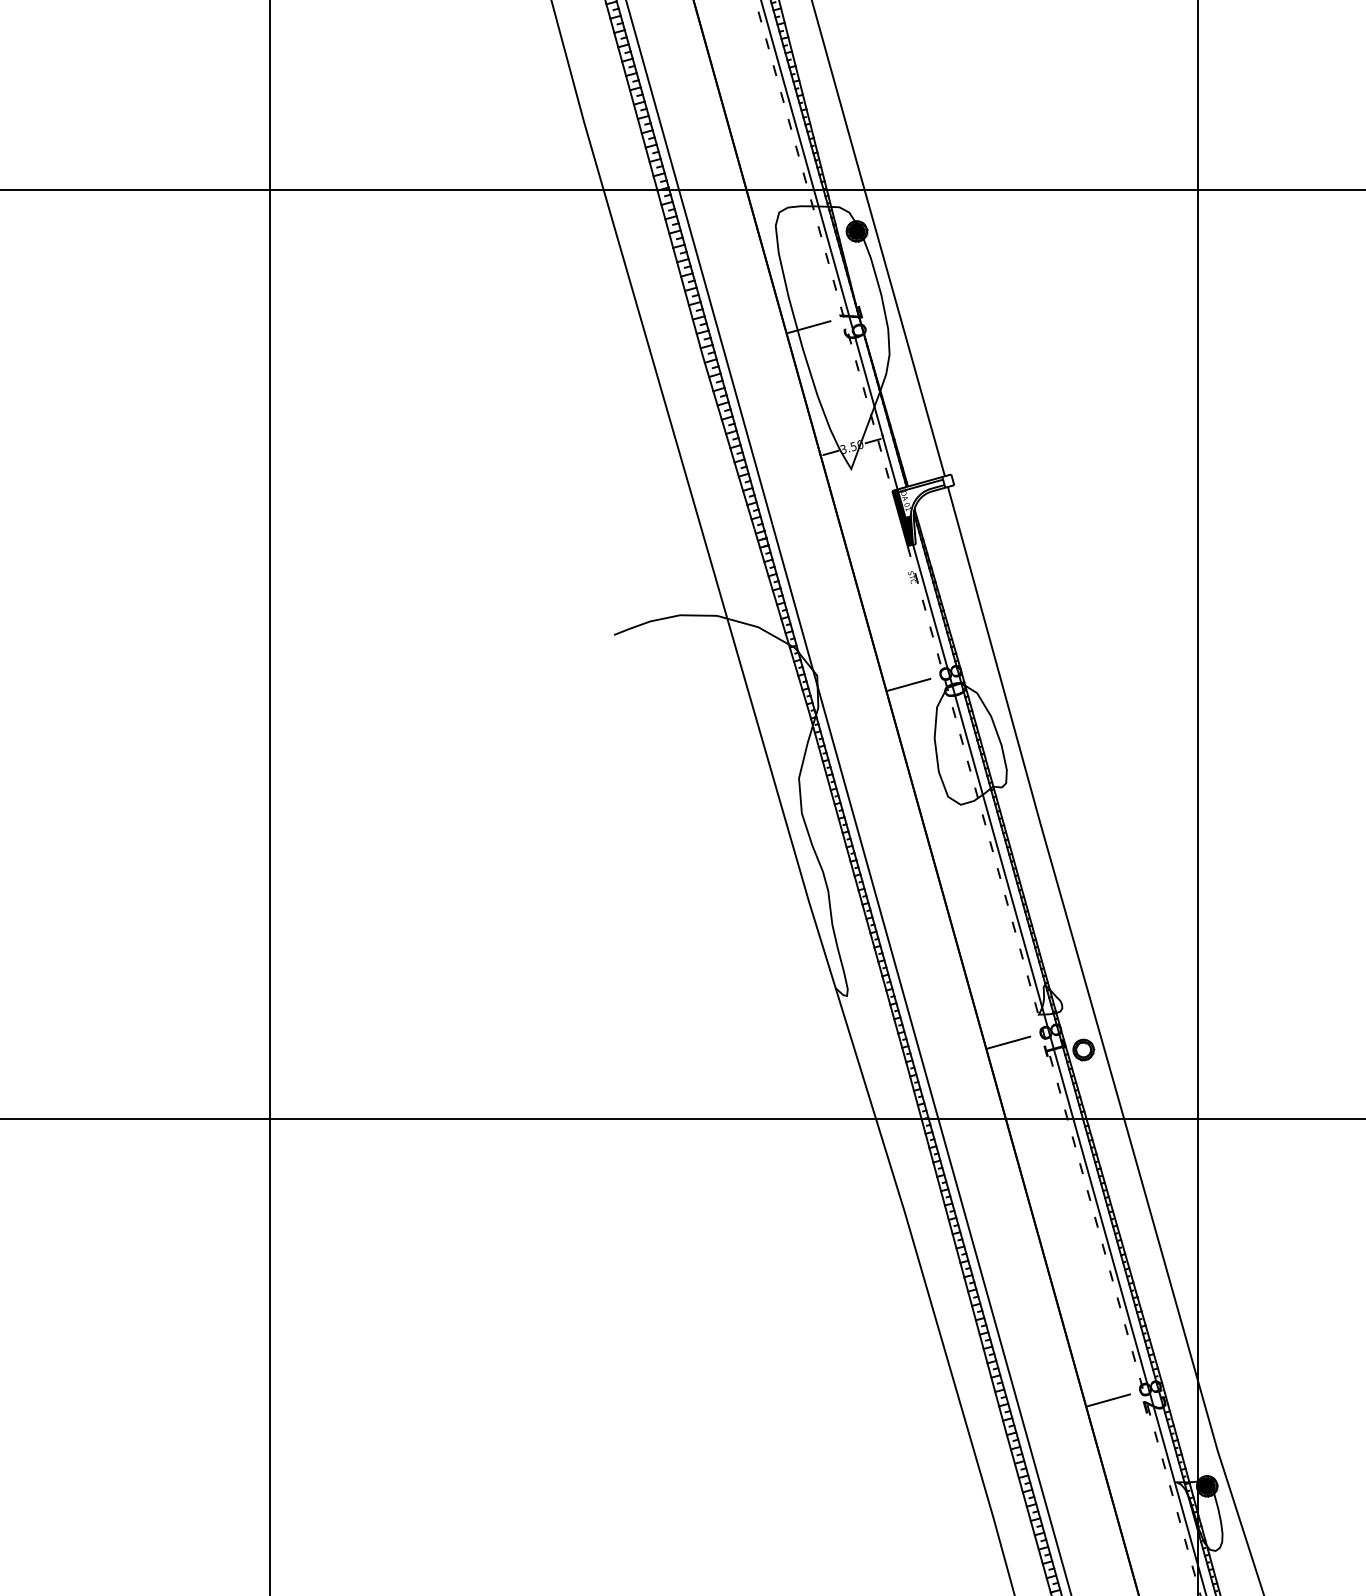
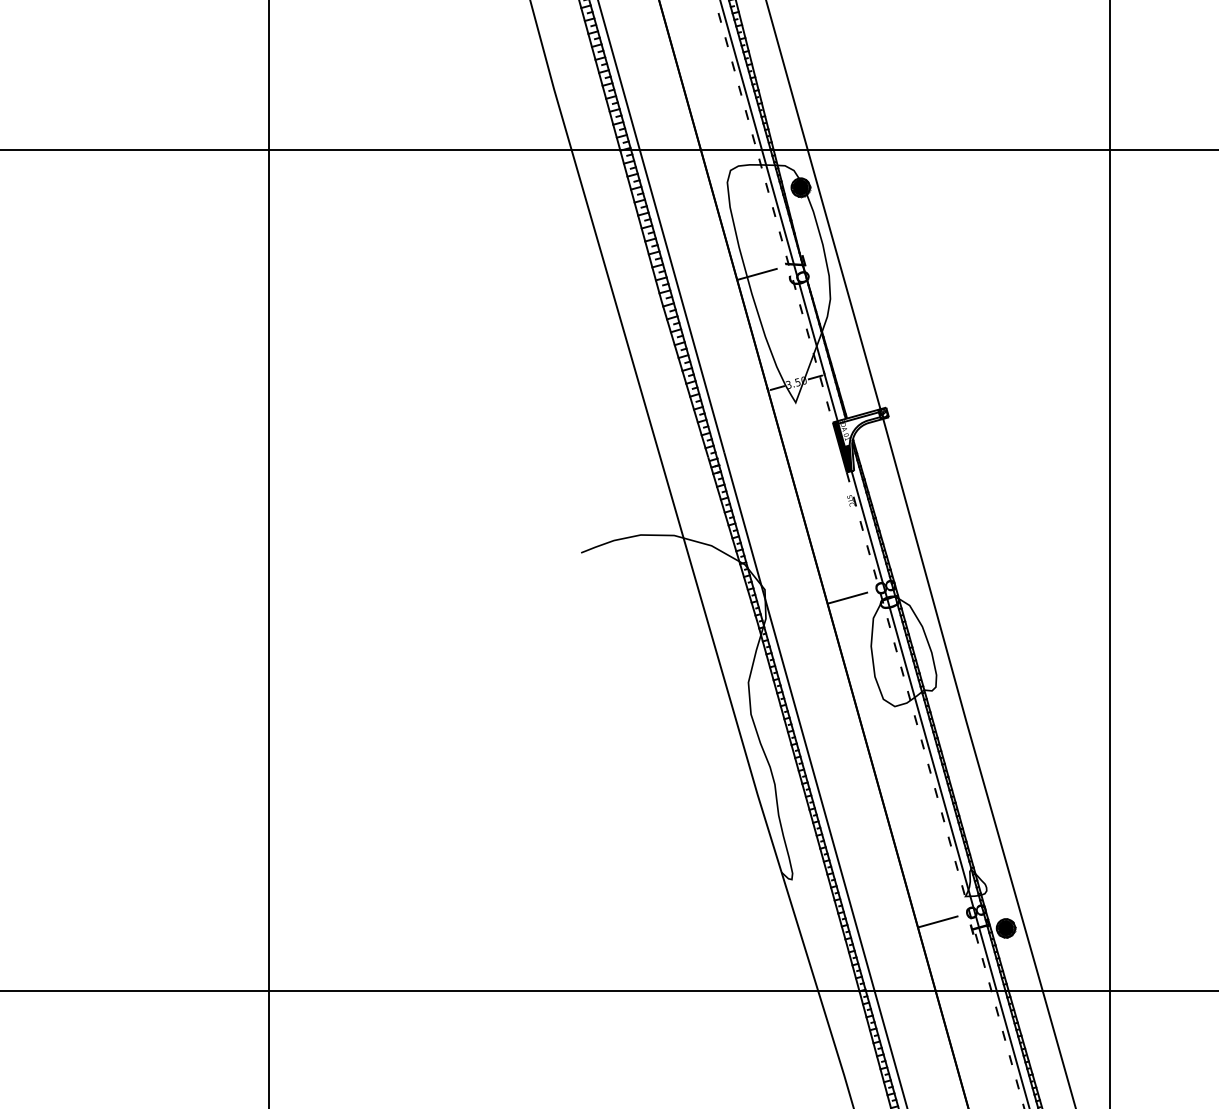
hatch: (947, 480) -> (882, 413), added
fill: (1083, 1049) -> (1005, 927), added

